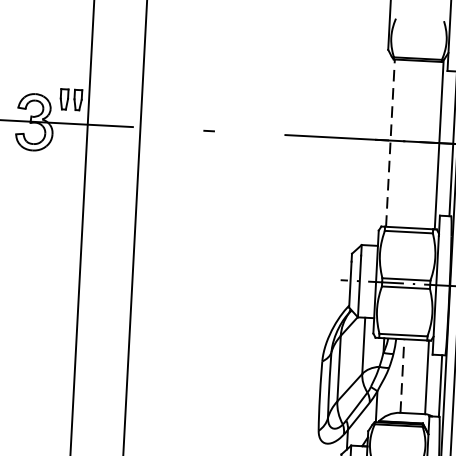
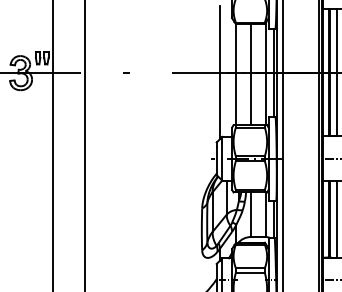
line: (362, 138) -> (219, 72), added
line: (390, 143) -> (236, 74), dashed -> solid
line: (415, 144) -> (251, 74), added
line: (403, 375) -> (251, 214), dashed -> solid

